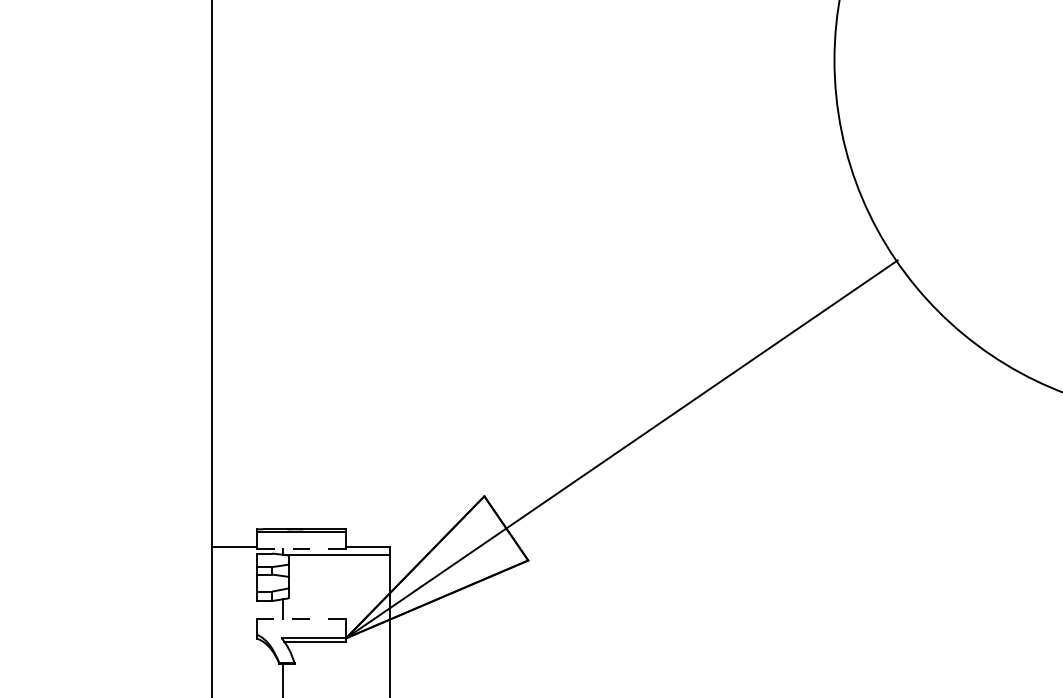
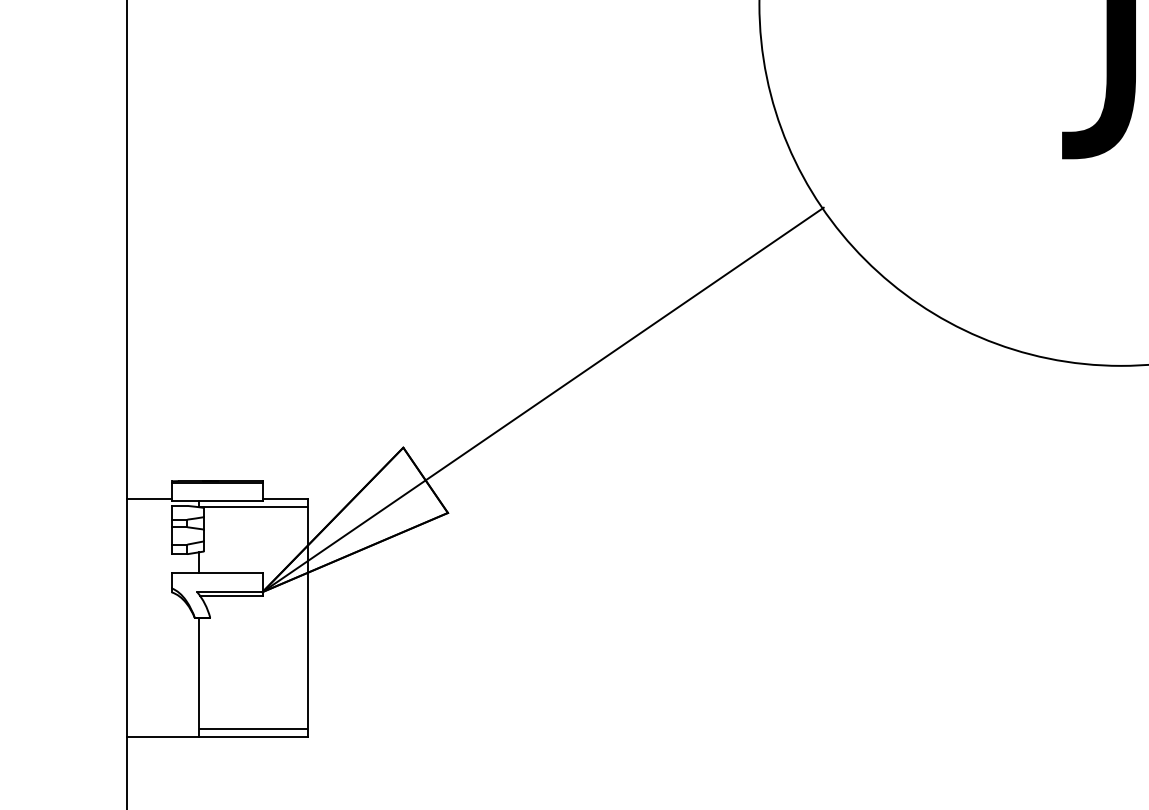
line: (300, 549) -> (216, 501), dashed -> solid
line: (301, 619) -> (217, 572), dashed -> solid

